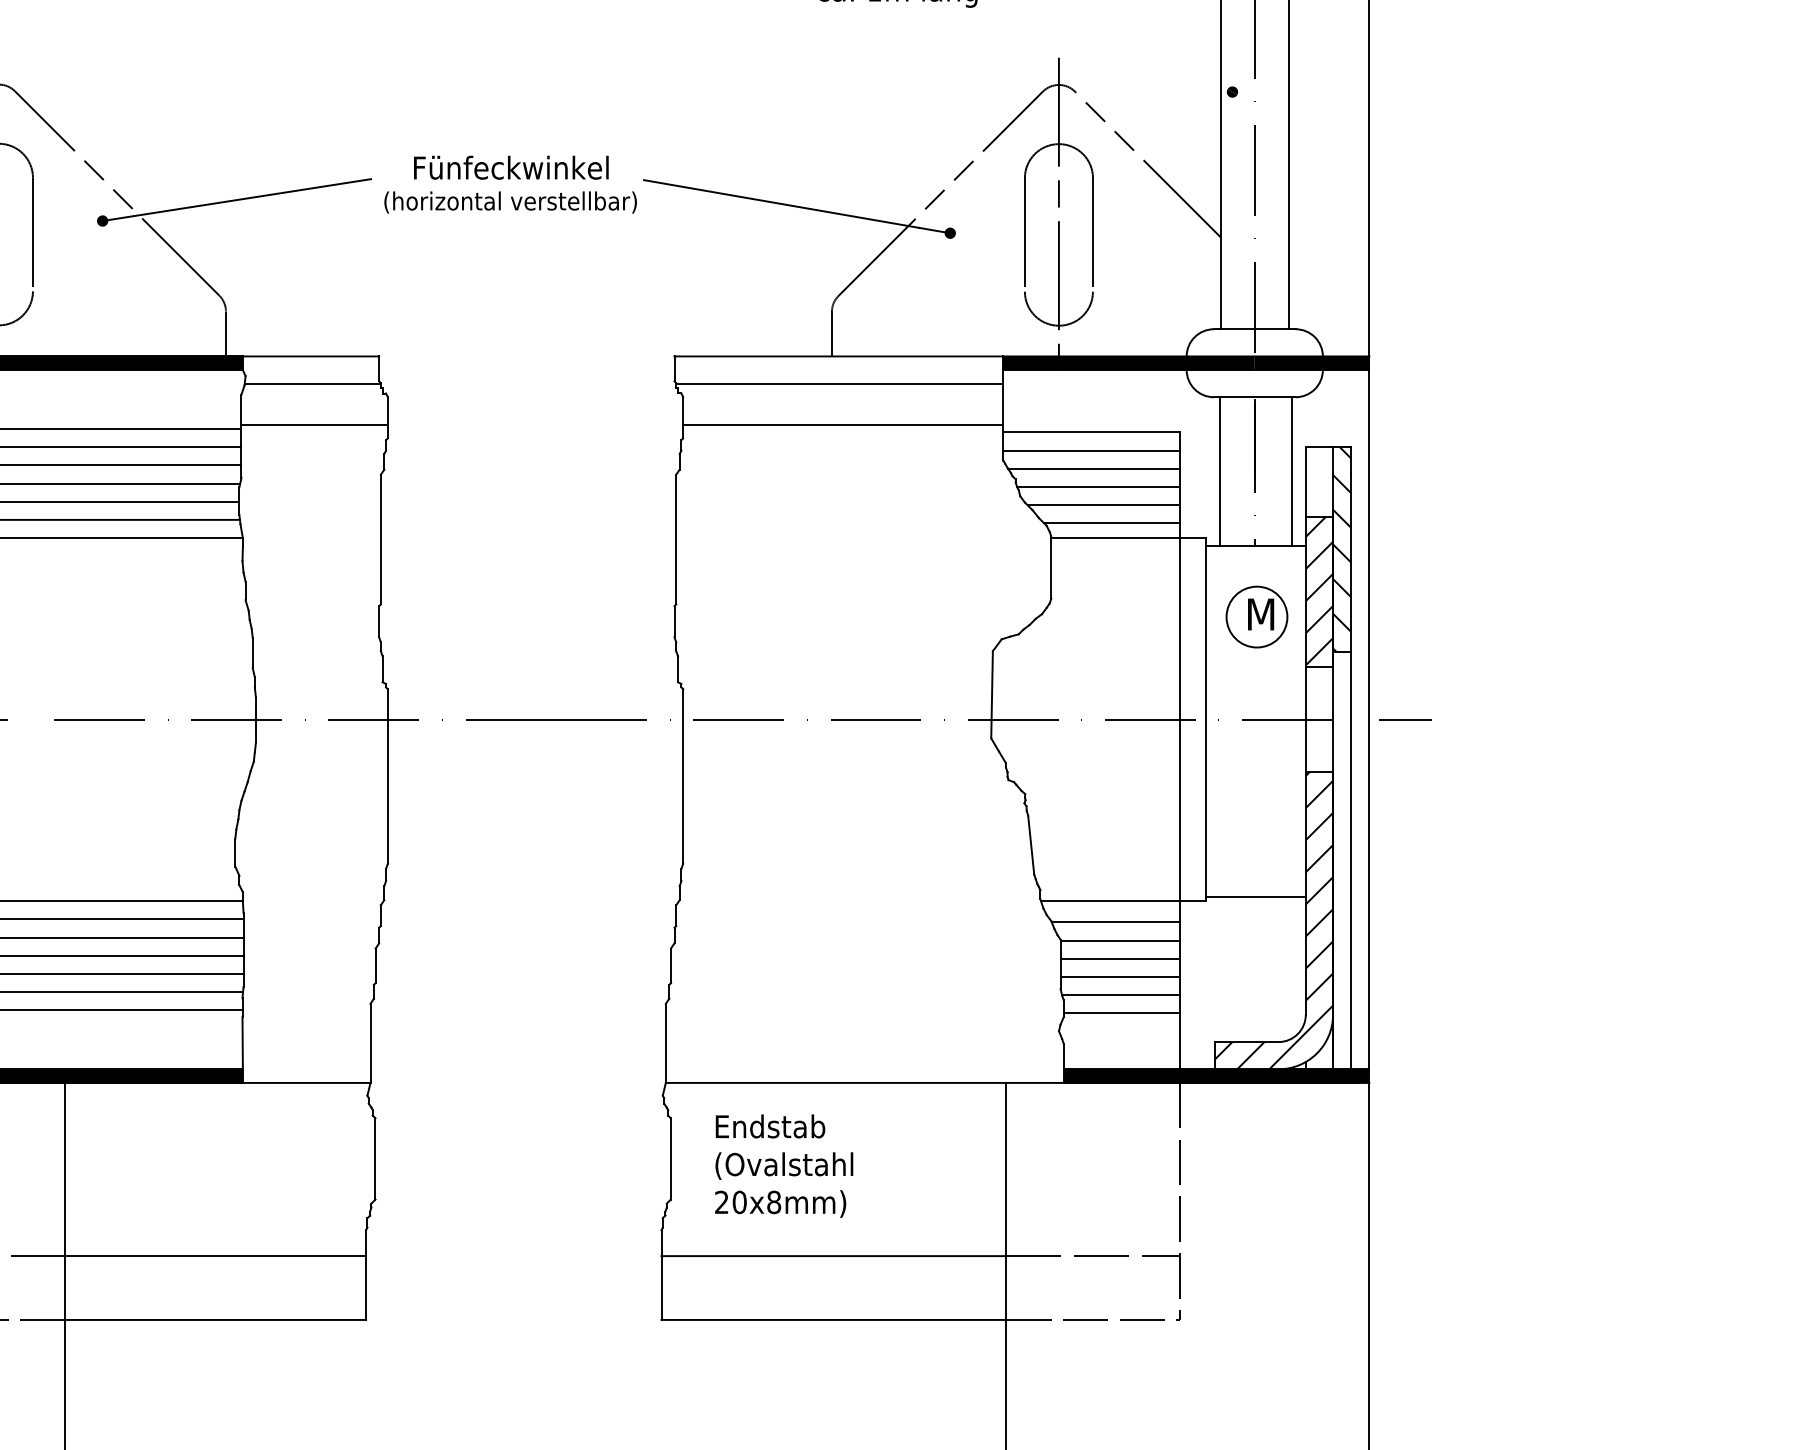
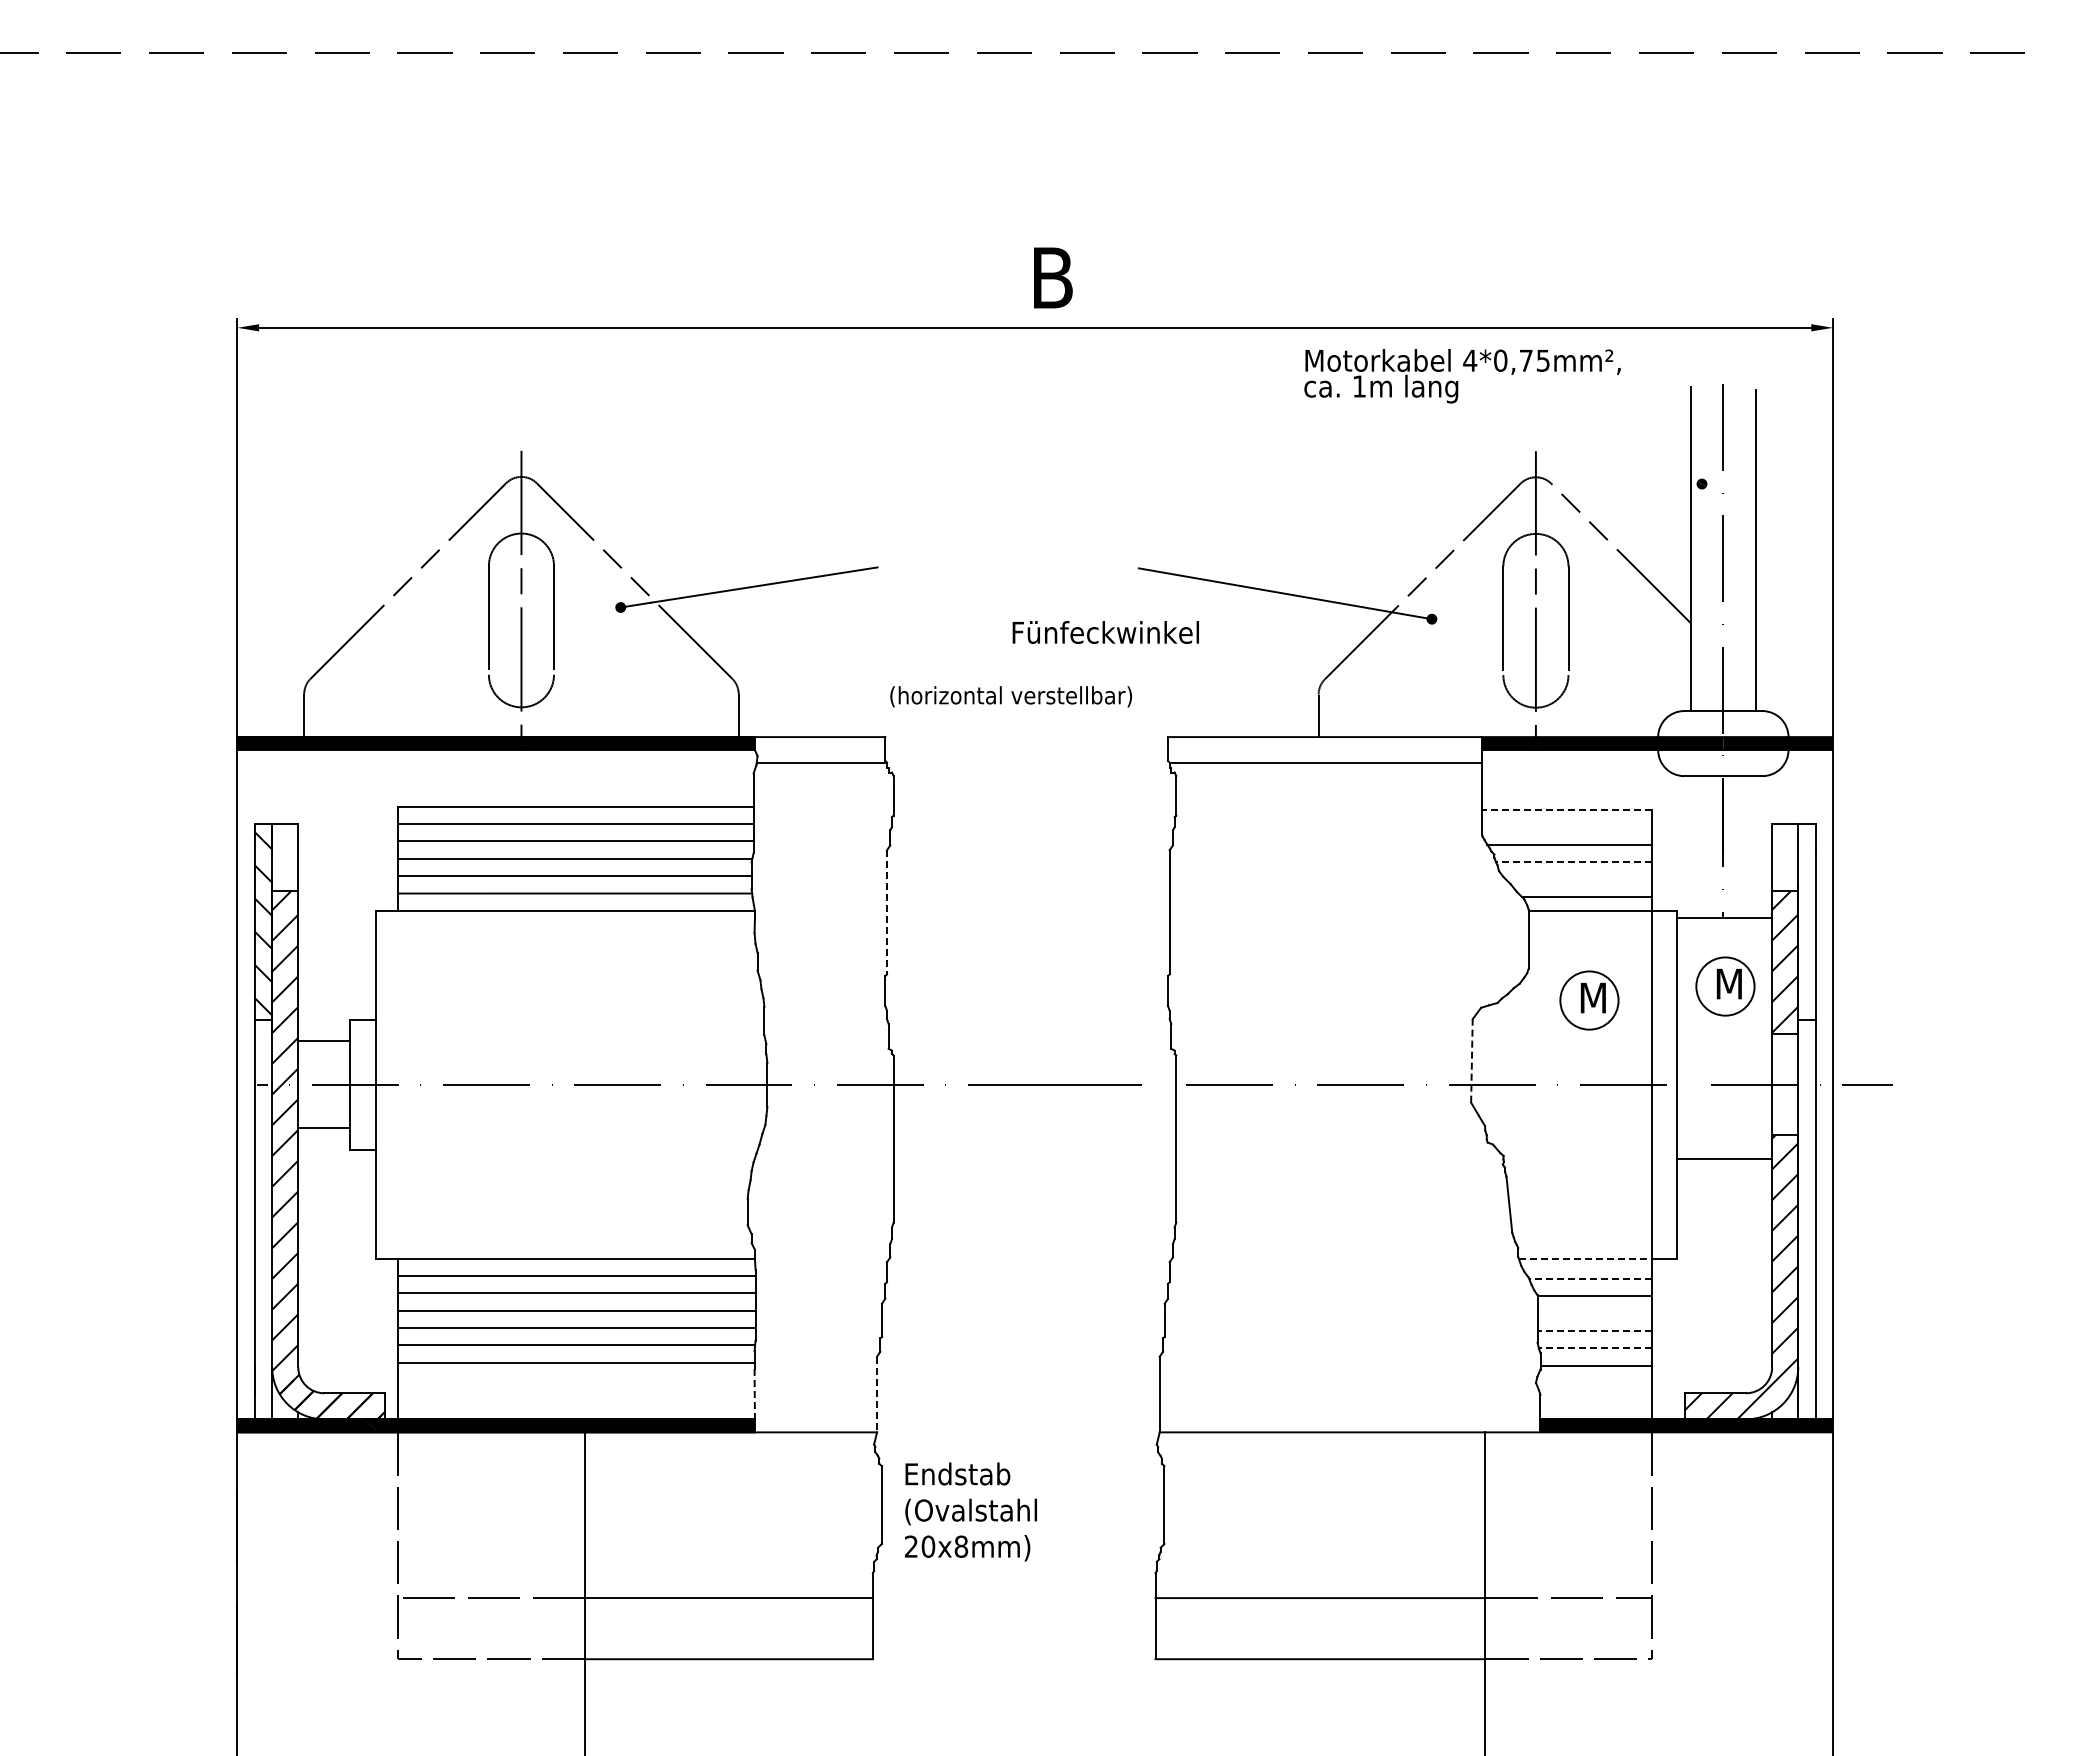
text: (510, 167) -> (1105, 632), moved
text: (510, 202) -> (1011, 696), moved
line: (314, 424) -> (823, 802), removed
line: (843, 424) -> (1329, 802), removed
line: (1091, 432) -> (1567, 809), solid -> dashed
line: (1091, 450) -> (1567, 827), removed
line: (1219, 471) -> (1689, 847), removed
line: (1292, 471) -> (1759, 847), removed
line: (1098, 487) -> (1573, 862), solid -> dashed
line: (1103, 505) -> (1578, 879), removed
line: (380, 539) -> (886, 912), solid -> dashed
hatch: (1341, 549) -> (1806, 921), removed
part: (1114, 631) -> (1589, 1000), added
line: (991, 694) -> (1471, 1060), solid -> dashed
line: (1255, 897) -> (1724, 1159), moved
line: (1110, 901) -> (1585, 1258), solid -> dashed
line: (1115, 922) -> (1590, 1278), solid -> dashed
line: (1120, 958) -> (1594, 1313), removed
line: (1120, 976) -> (1594, 1330), solid -> dashed
line: (1121, 995) -> (1595, 1348), solid -> dashed
line: (242, 1043) -> (754, 1394), solid -> dashed
line: (370, 1043) -> (877, 1394), solid -> dashed
text: (783, 1165) -> (970, 1511), moved

